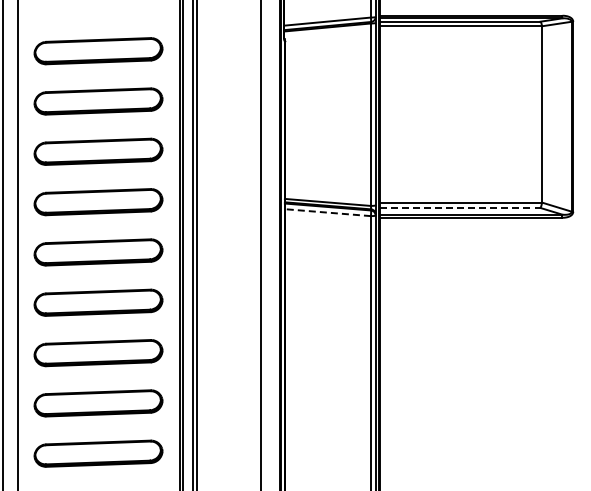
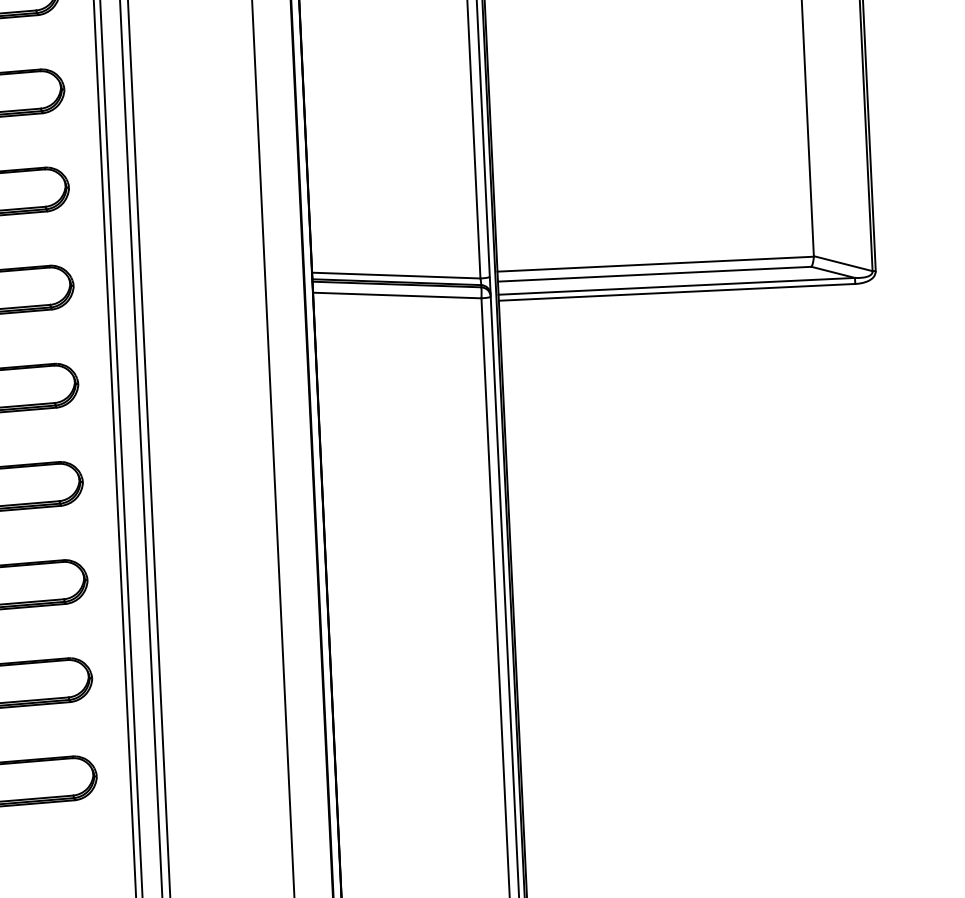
line: (460, 207) -> (655, 273), dashed -> solid
line: (327, 212) -> (396, 295), dashed -> solid

